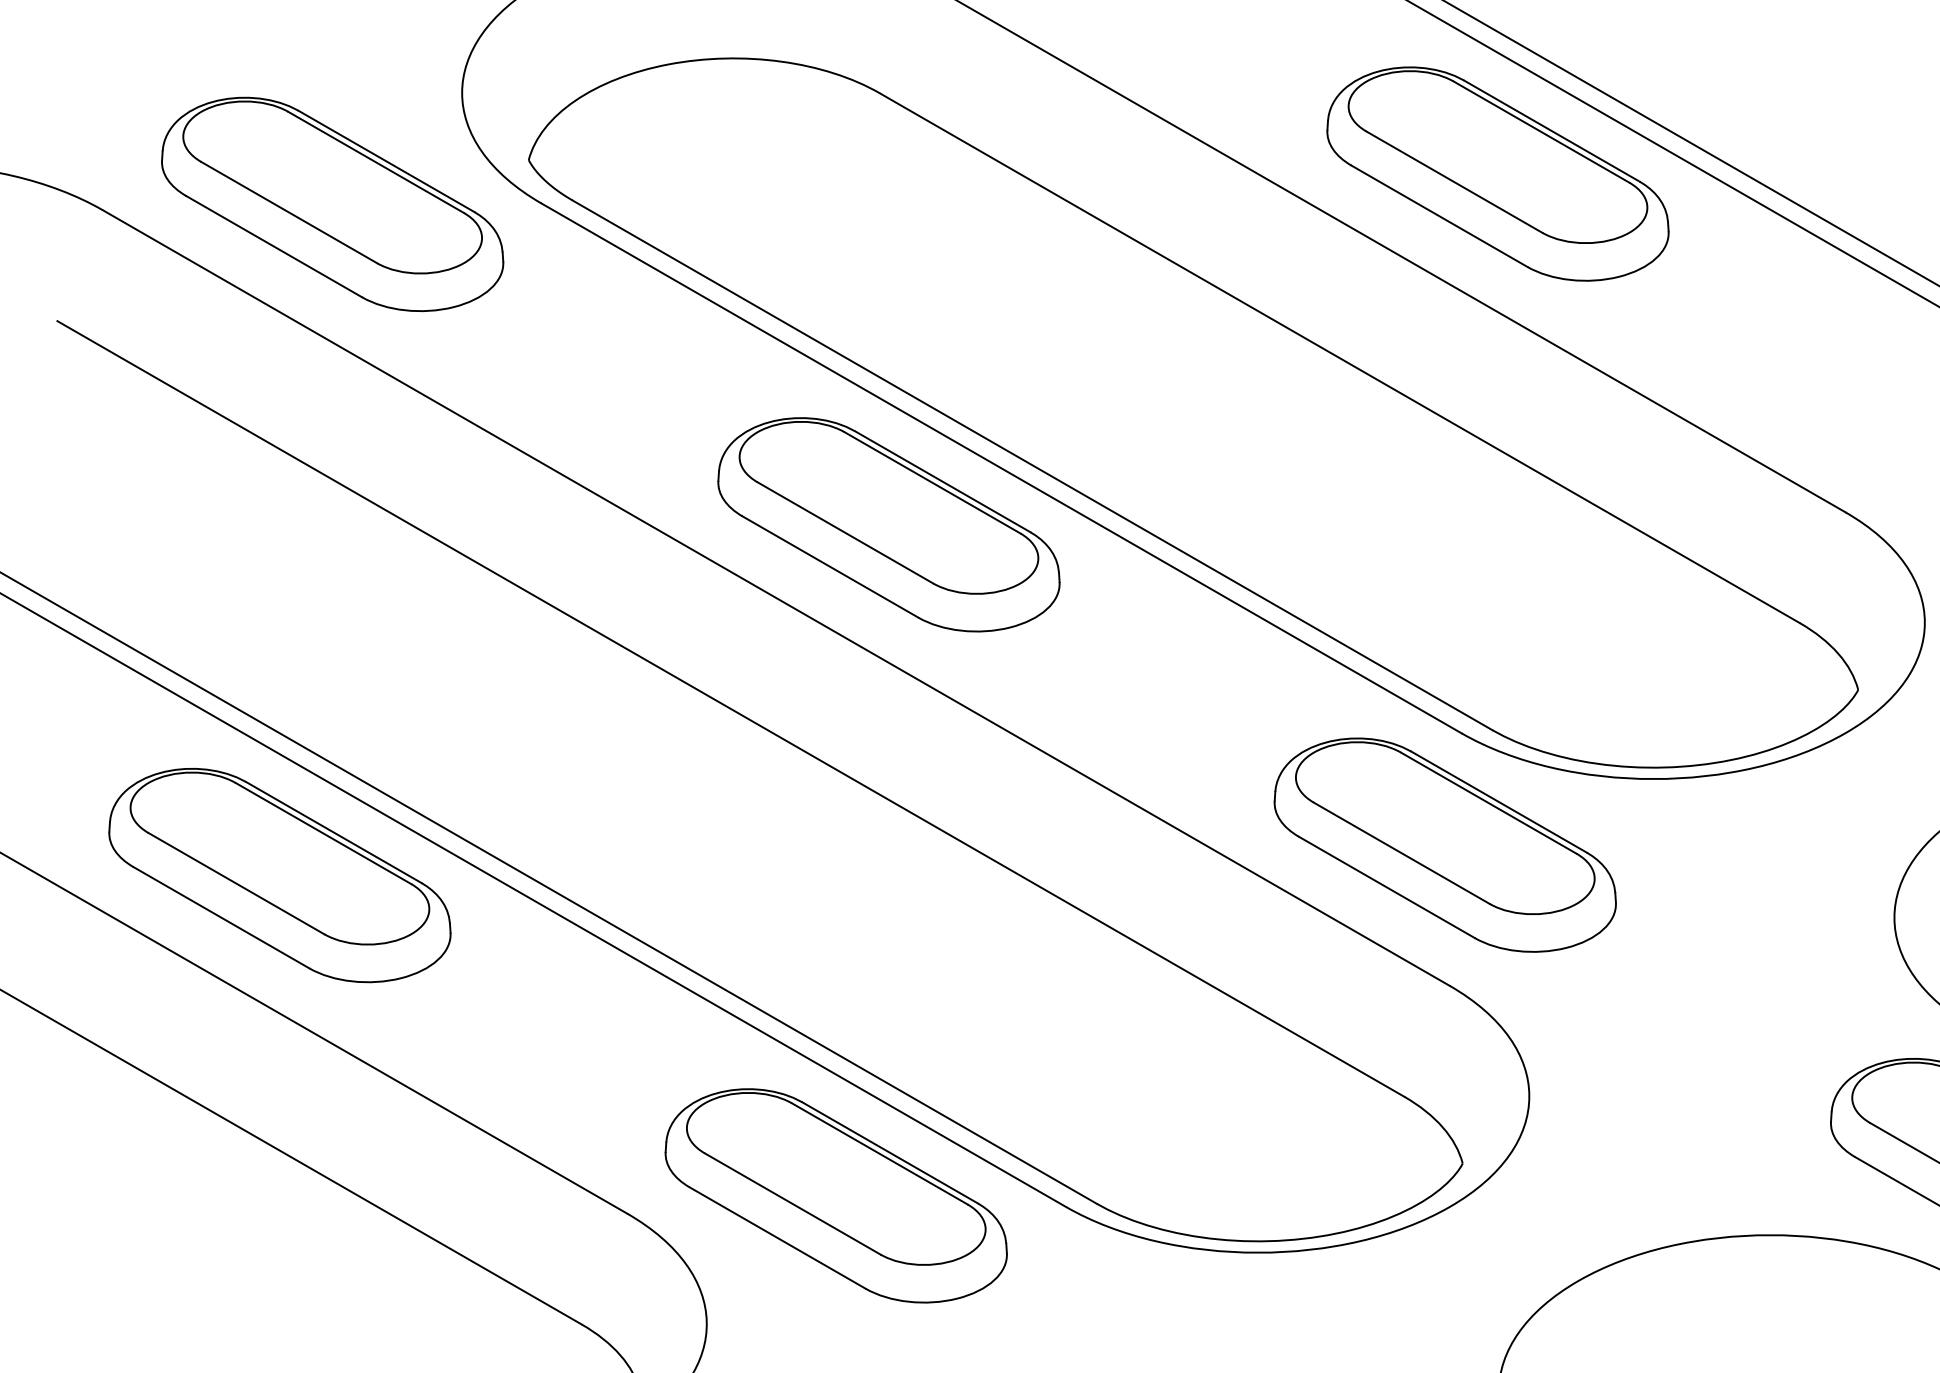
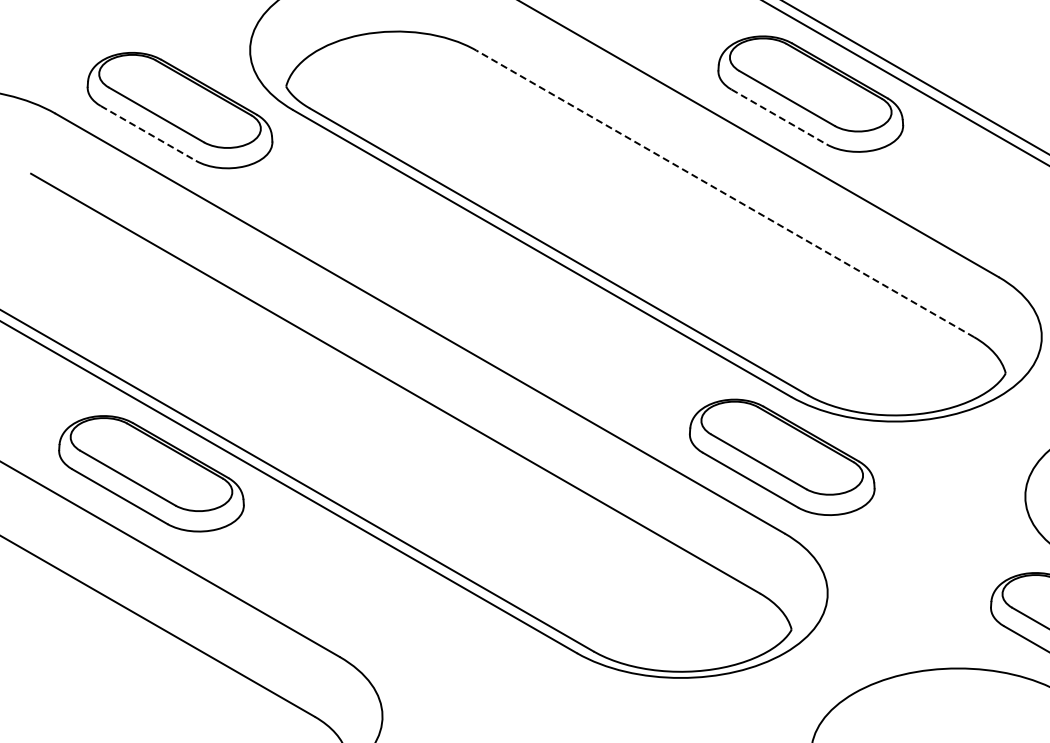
line: (1440, 215) -> (779, 116), solid -> dashed
line: (274, 246) -> (148, 133), solid -> dashed
line: (1338, 357) -> (724, 193), solid -> dashed
part: (887, 523) -> (480, 283), removed
part: (836, 1194) -> (452, 646), removed

